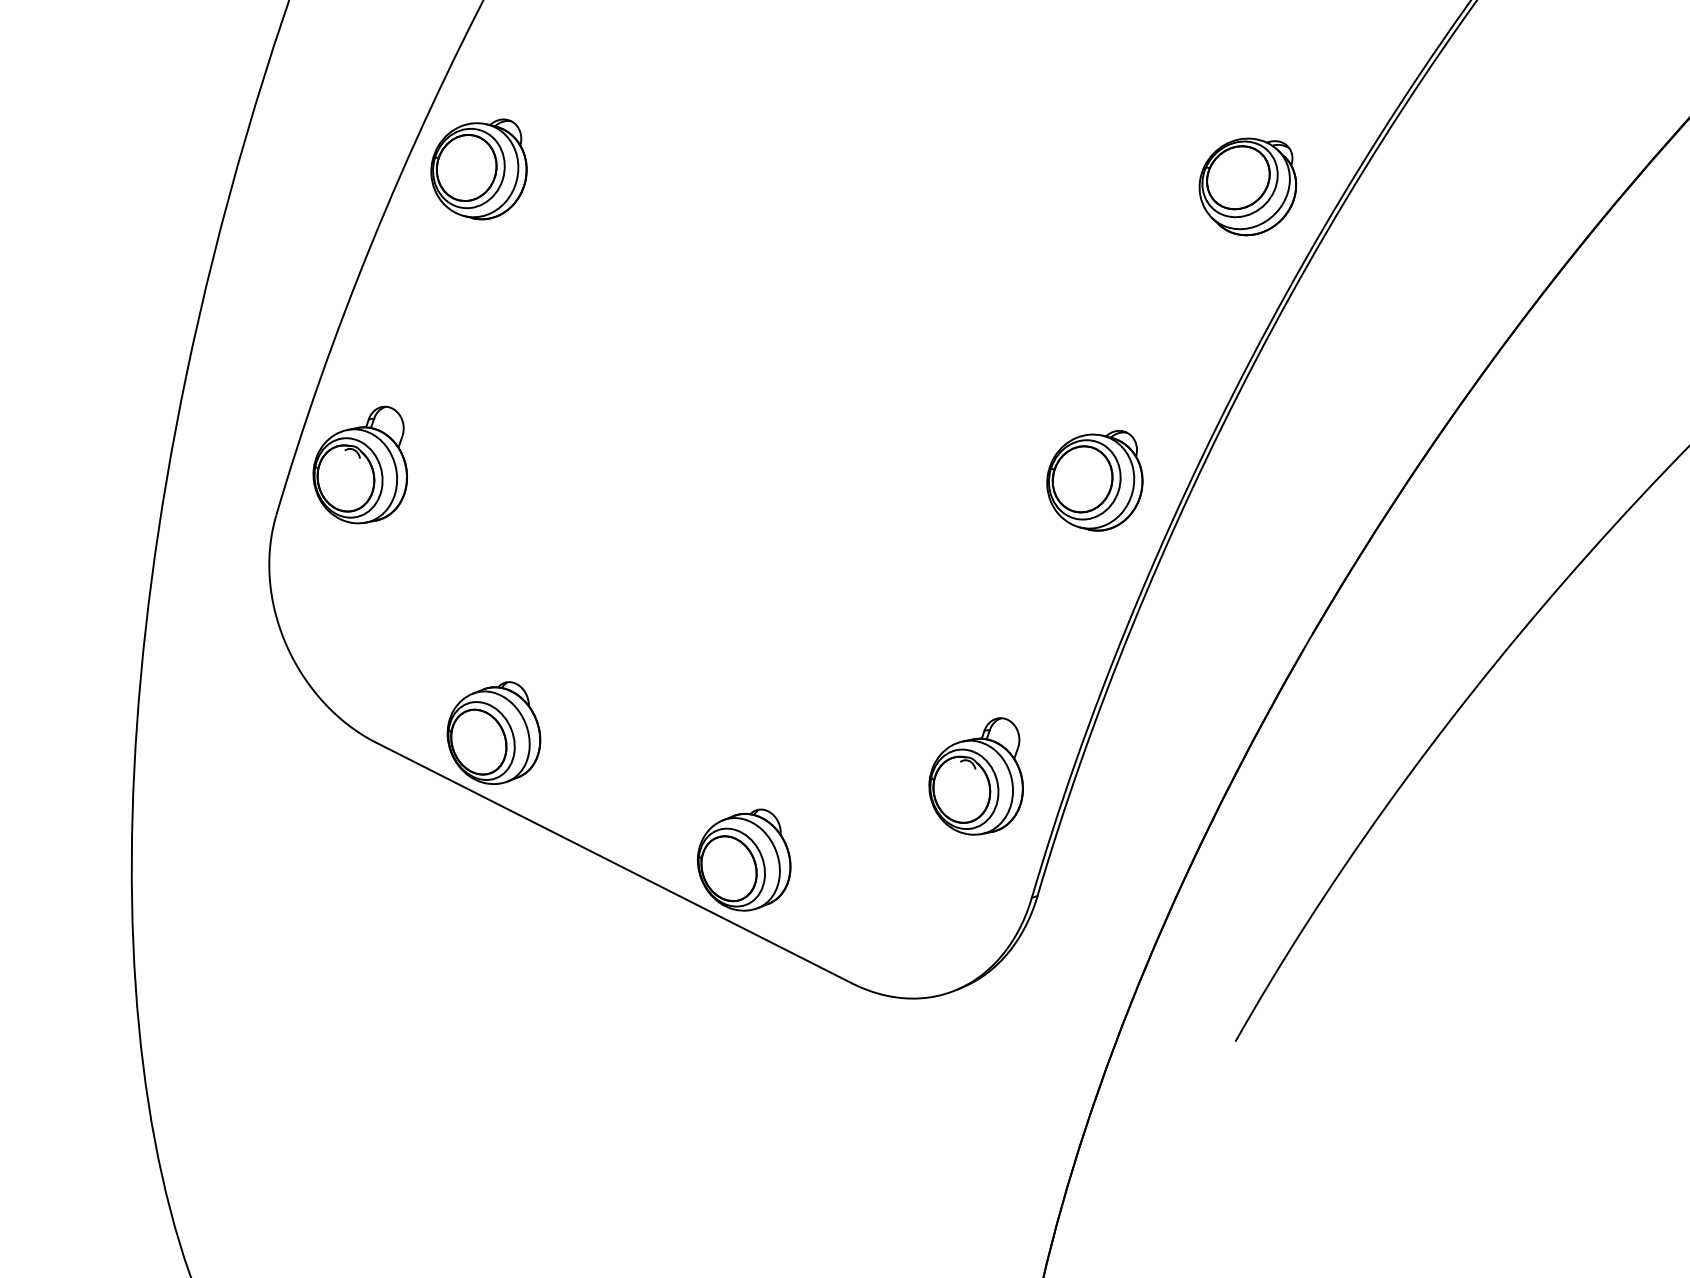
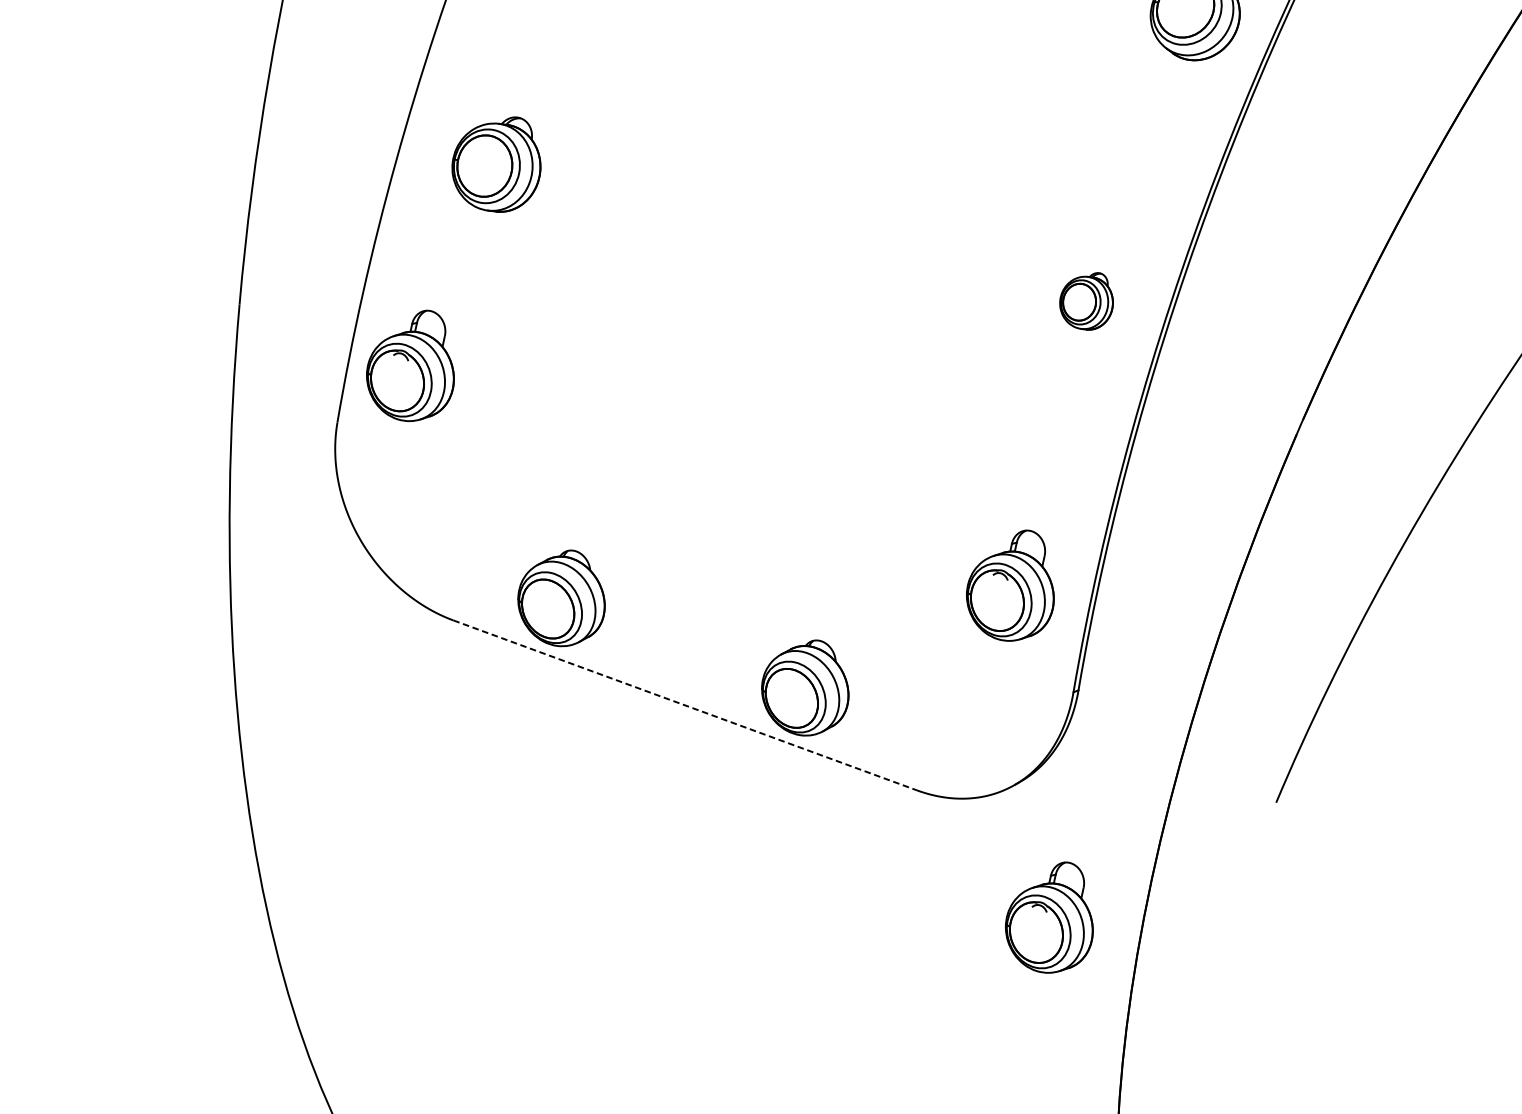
part: (478, 169) -> (495, 166), moved
part: (1094, 480) -> (1086, 301), size x0.6
line: (613, 862) -> (685, 705), solid -> dashed
part: (975, 1137) -> (1047, 918), added

